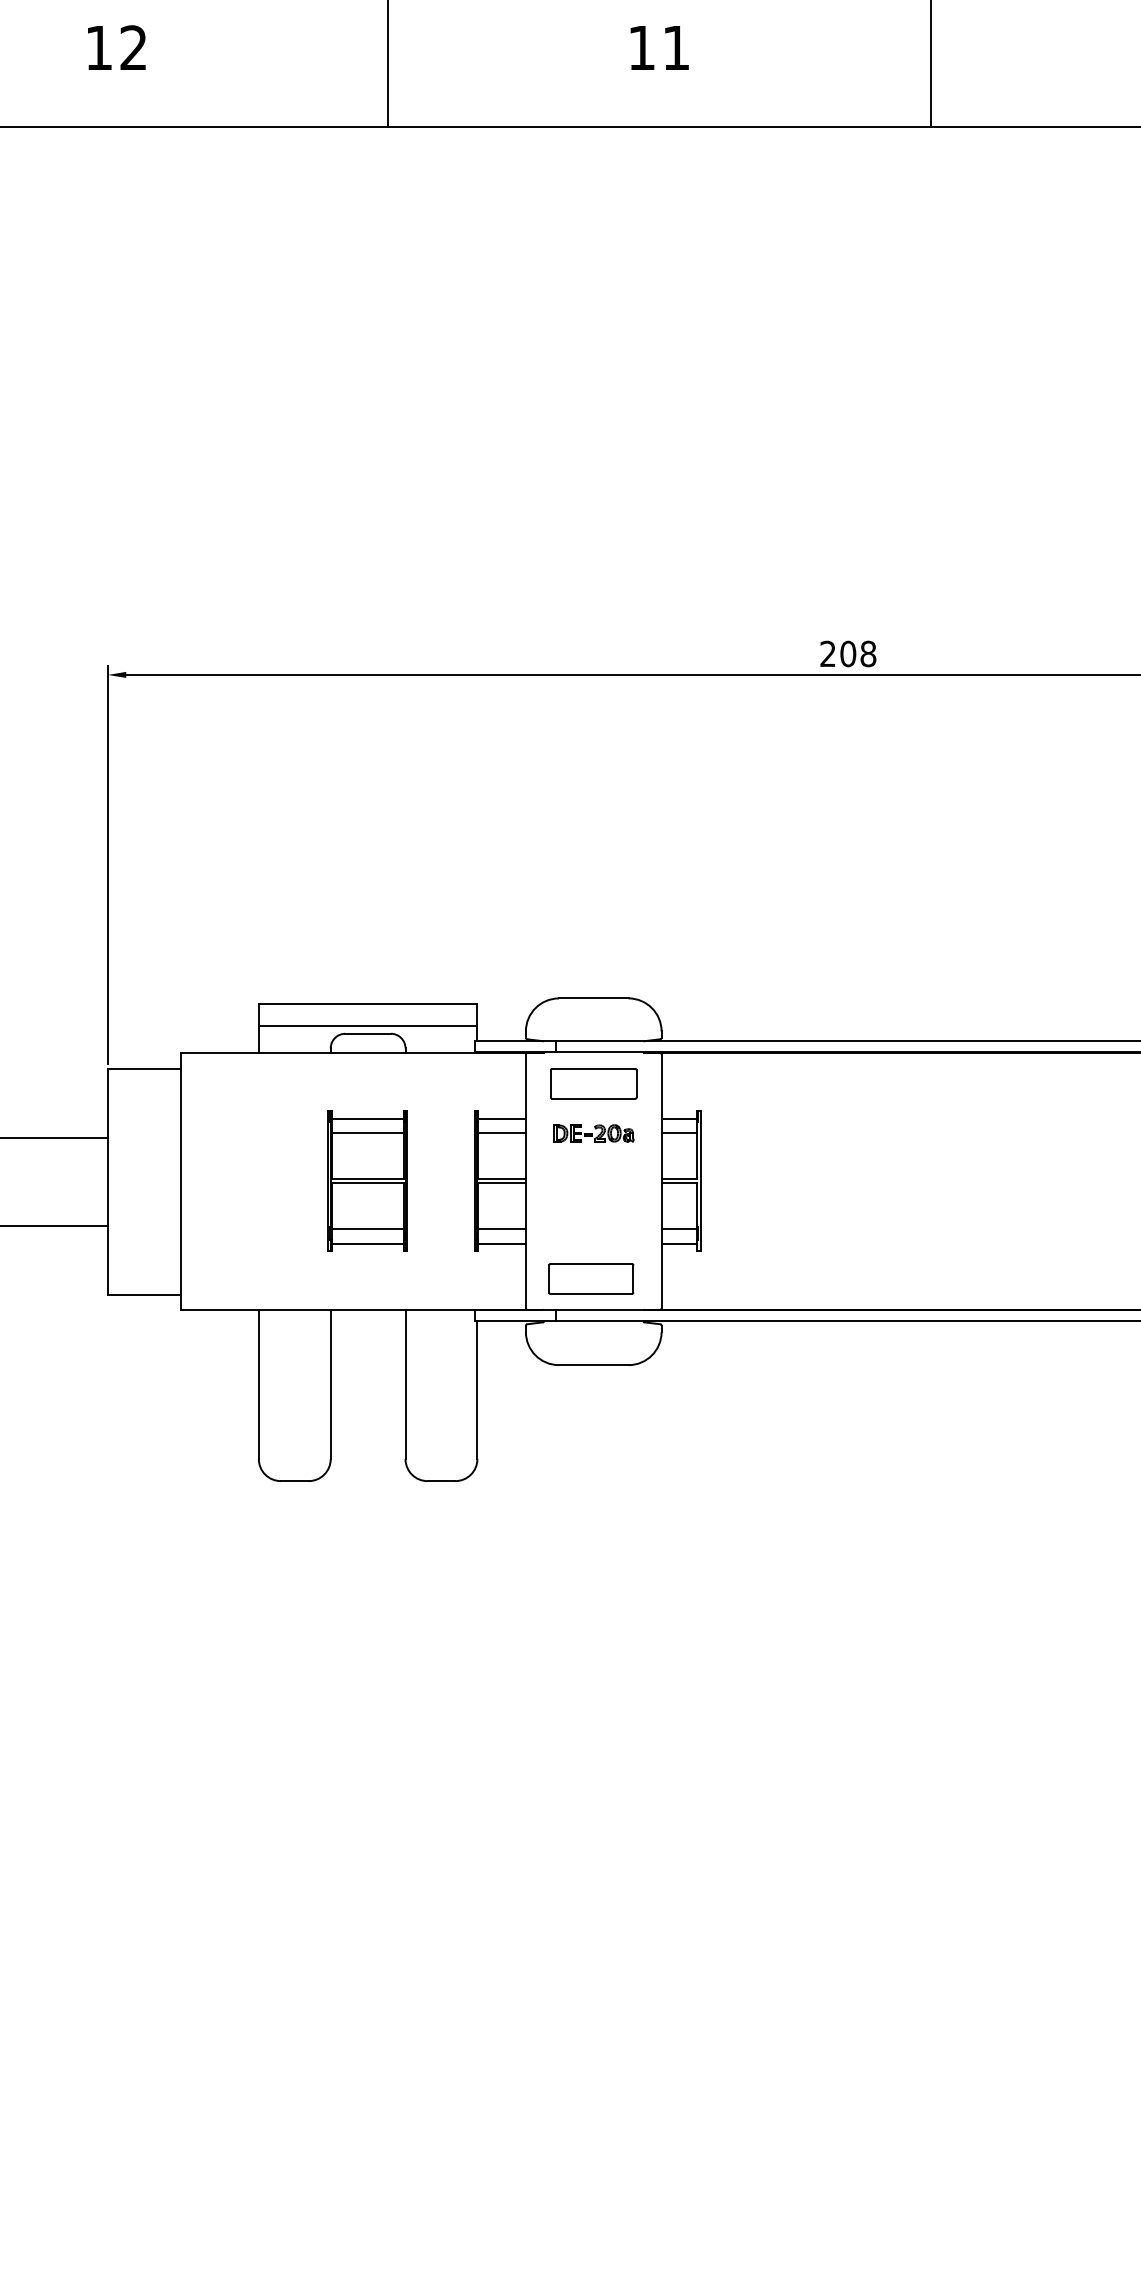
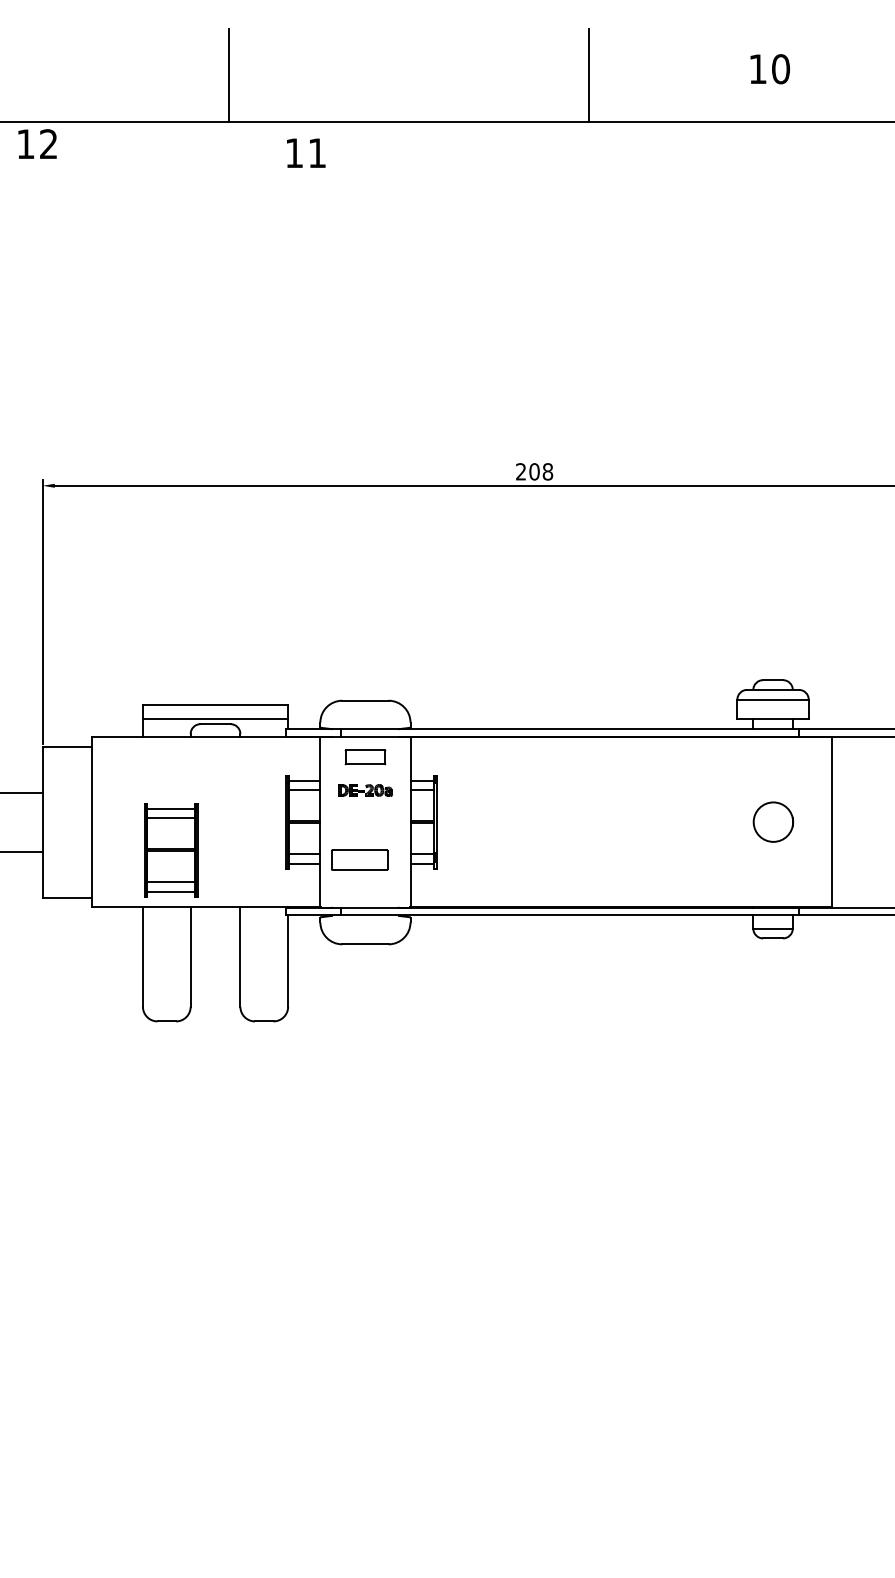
text: (116, 46) -> (37, 143), moved
text: (660, 46) -> (306, 152), moved
part: (593, 1083) -> (365, 757), size x0.7
part: (368, 1181) -> (171, 850), moved
part: (590, 1278) -> (359, 859), moved

